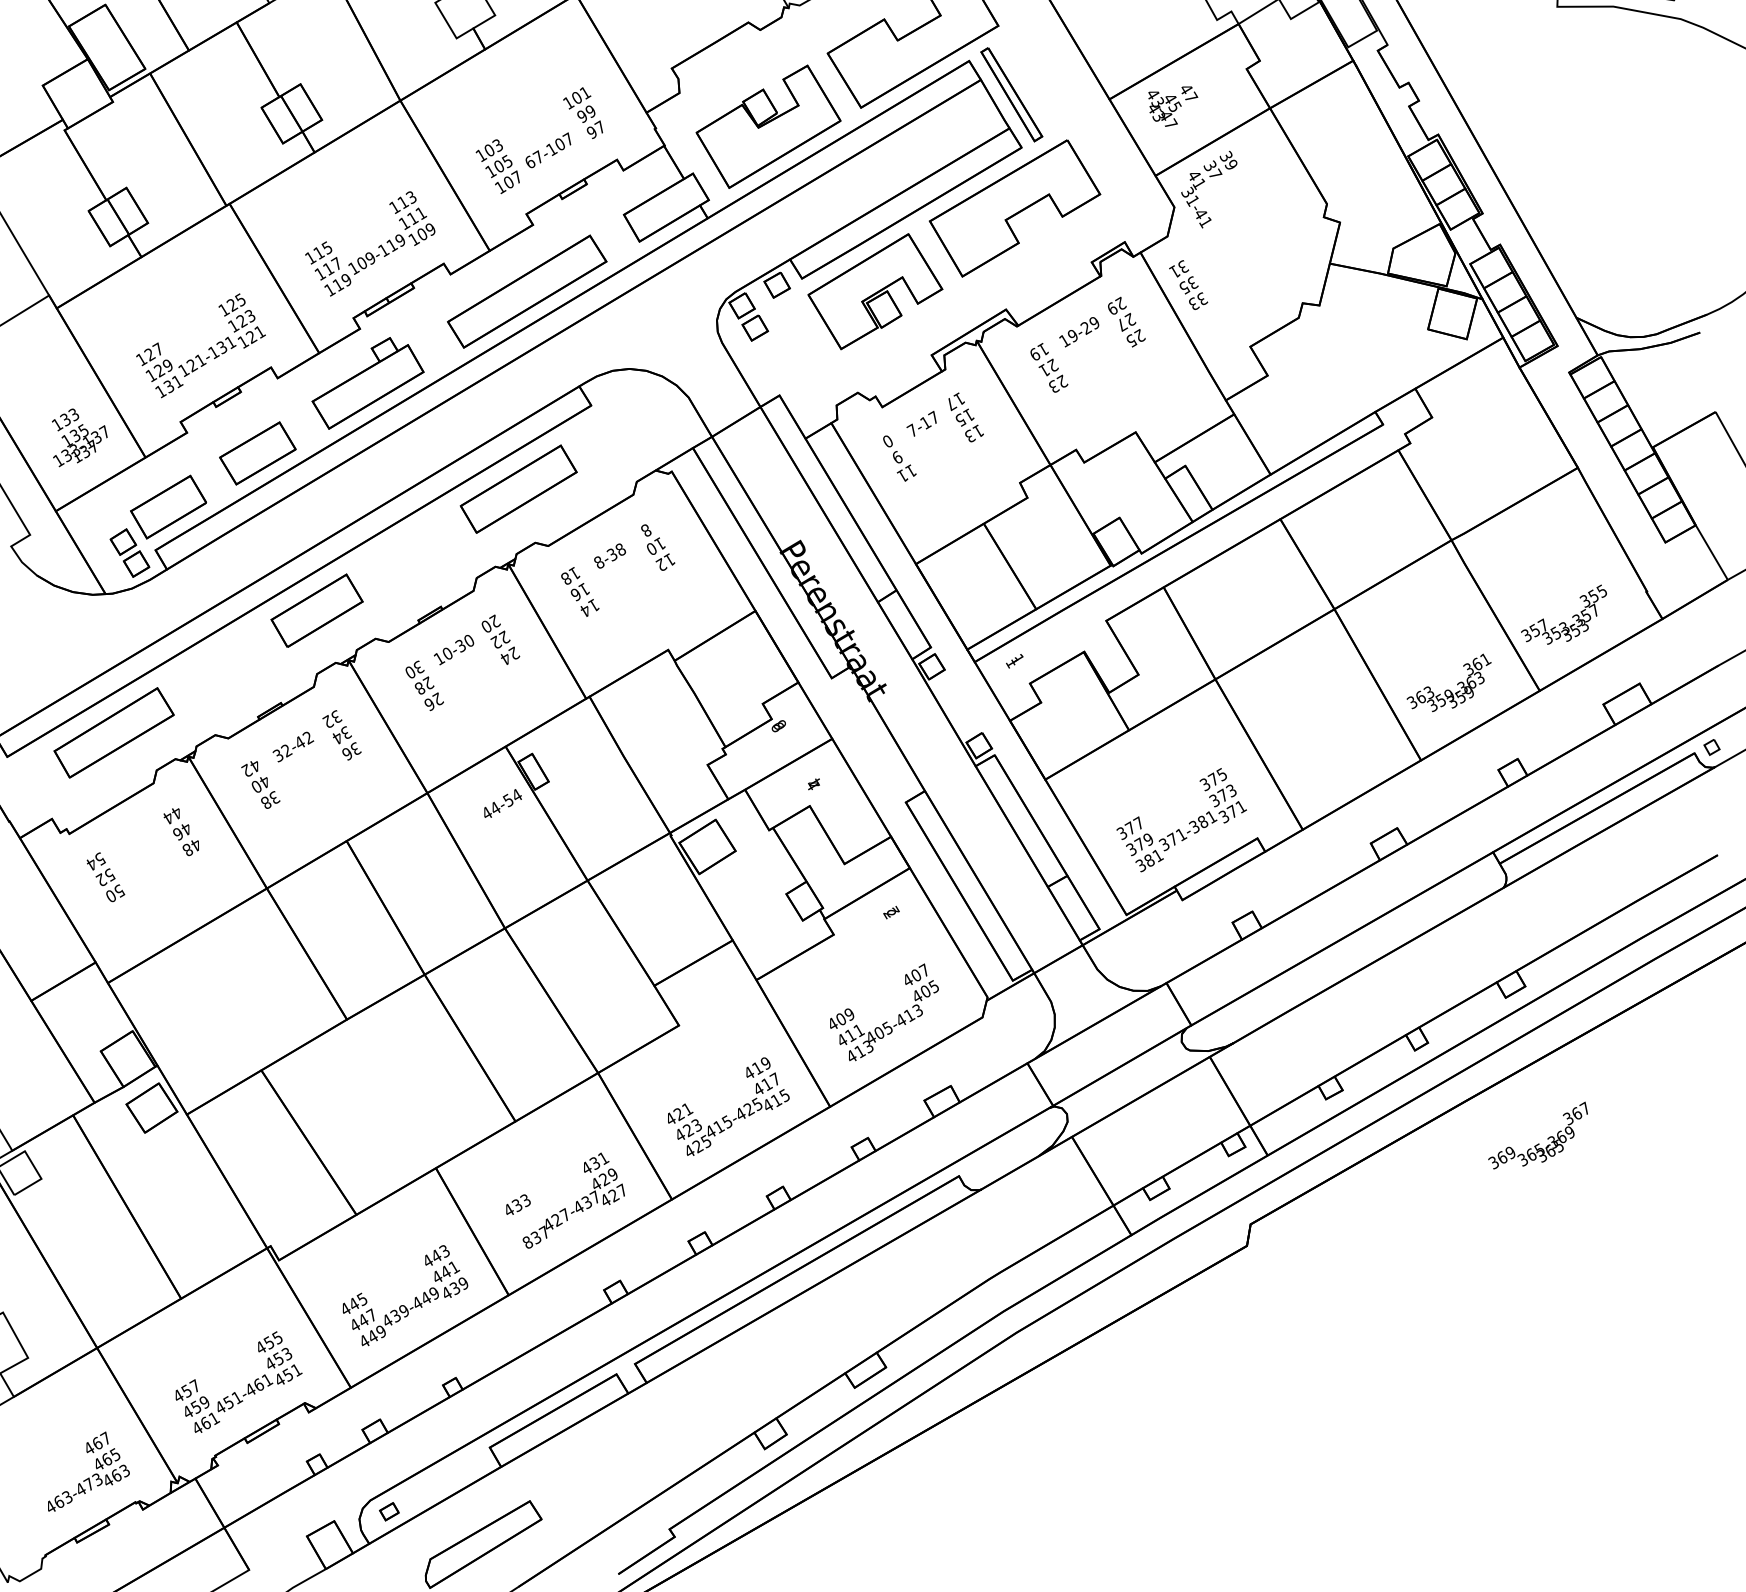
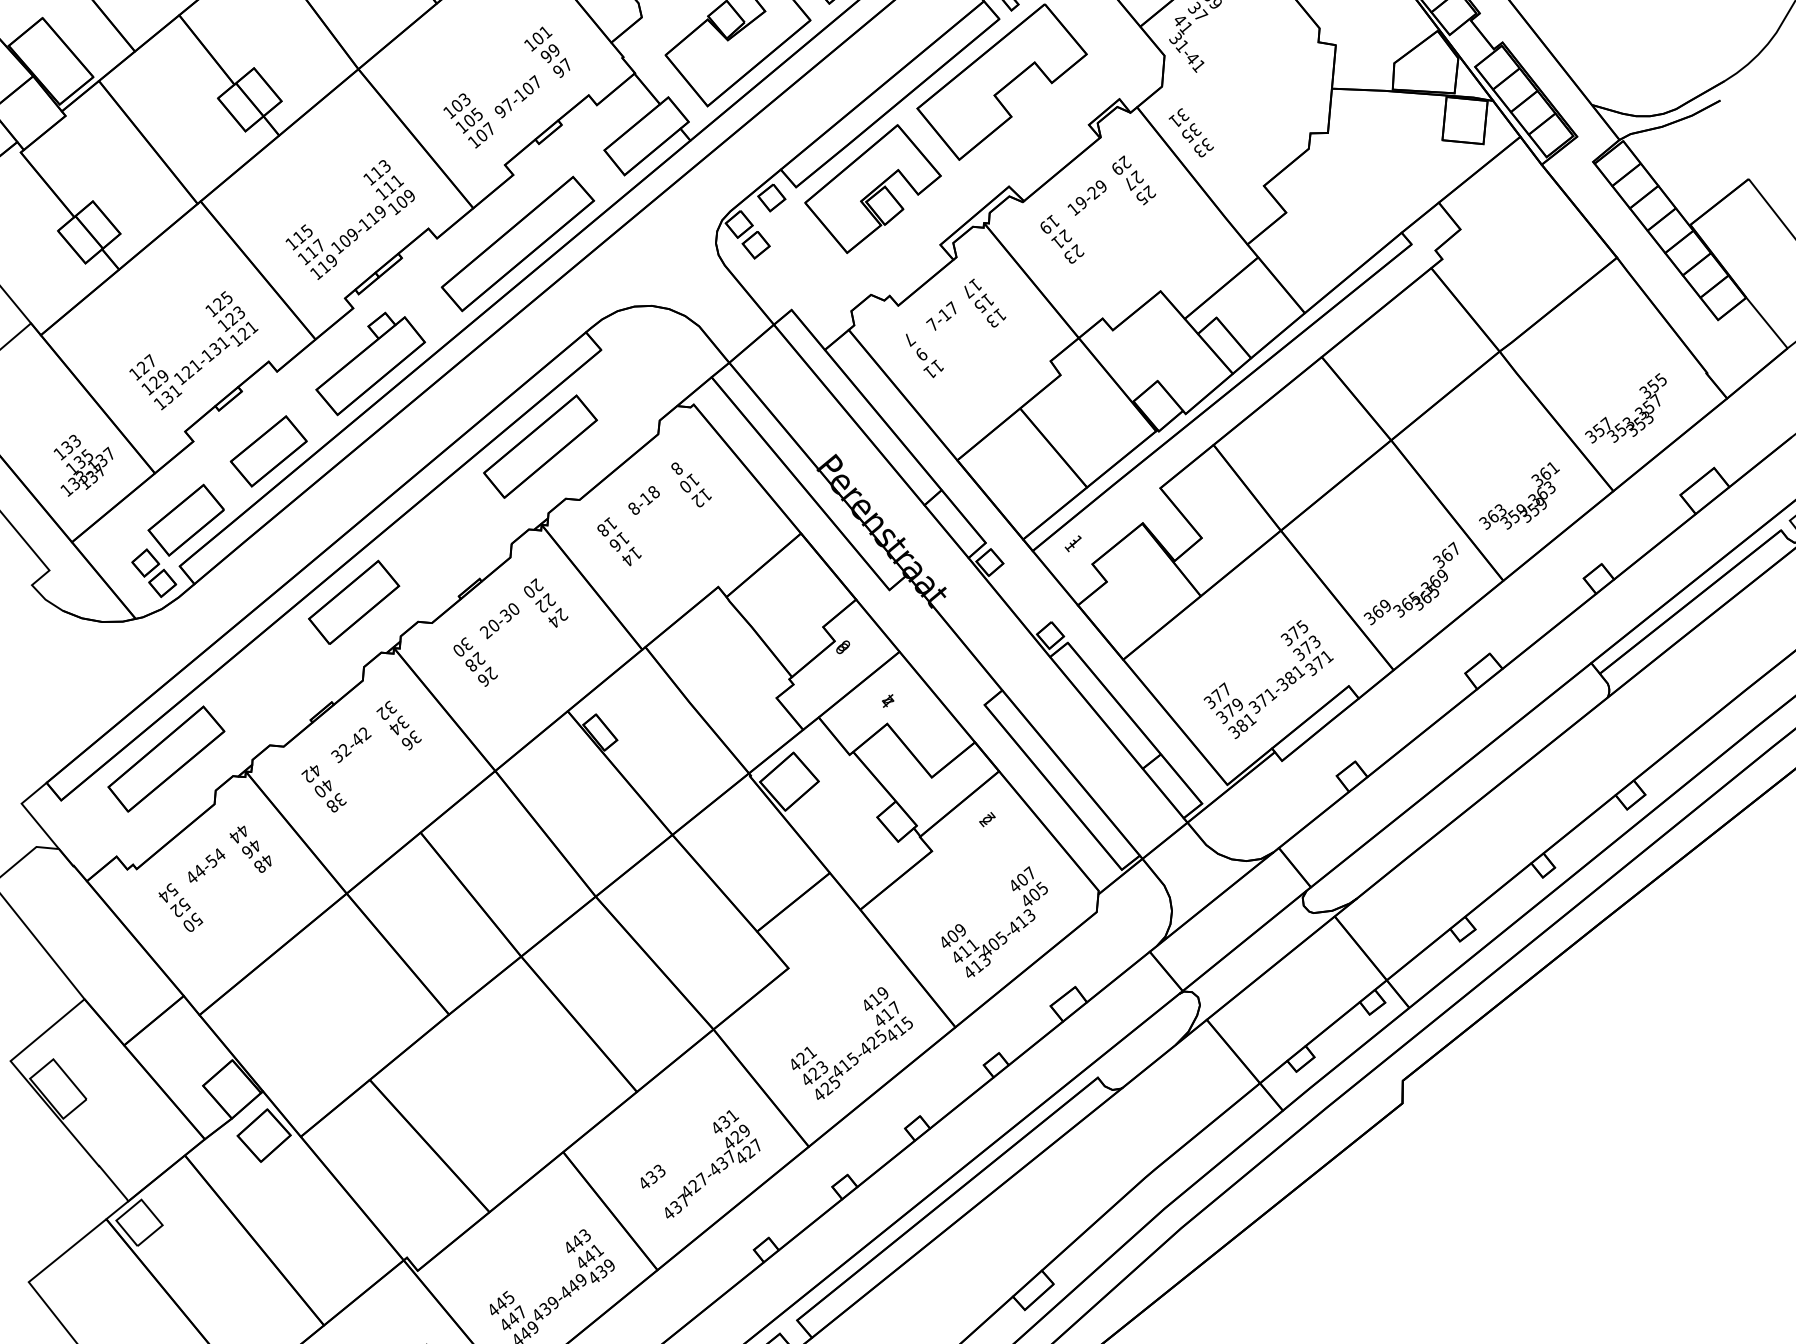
text: (530, 161) -> (500, 110), 67-107 -> 97-107
text: (888, 441) -> (909, 339), 0 -> 7
text: (612, 554) -> (646, 498), 8-38 -> 8-18
text: (437, 658) -> (484, 632), 10-30 -> 20-30
text: (502, 803) -> (206, 865), moved
text: (1537, 1135) -> (1410, 583), moved
text: (527, 1242) -> (668, 1213), 837 -> 437

